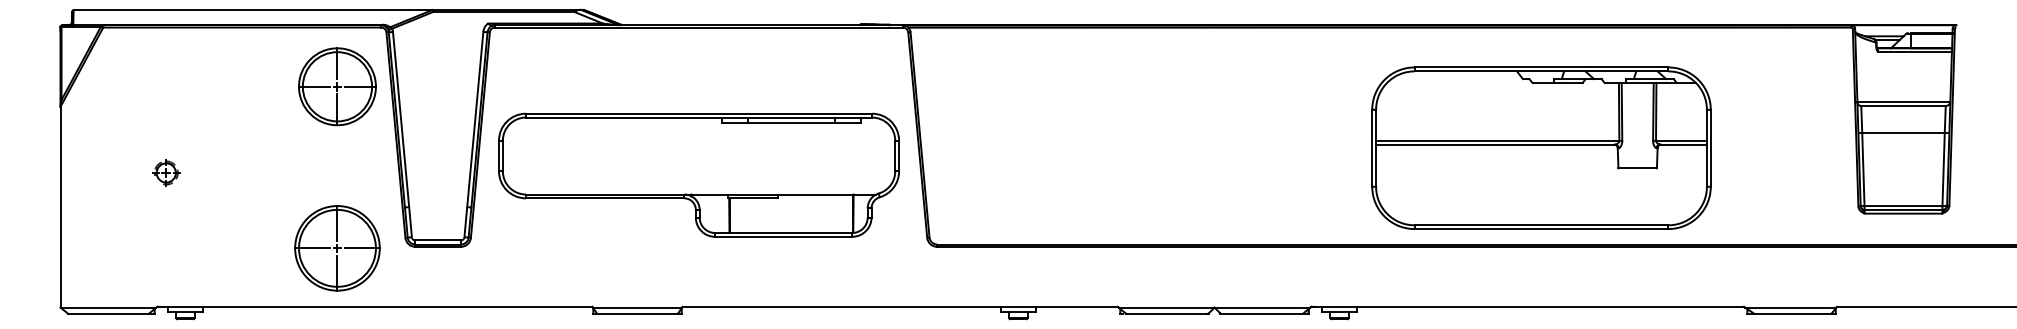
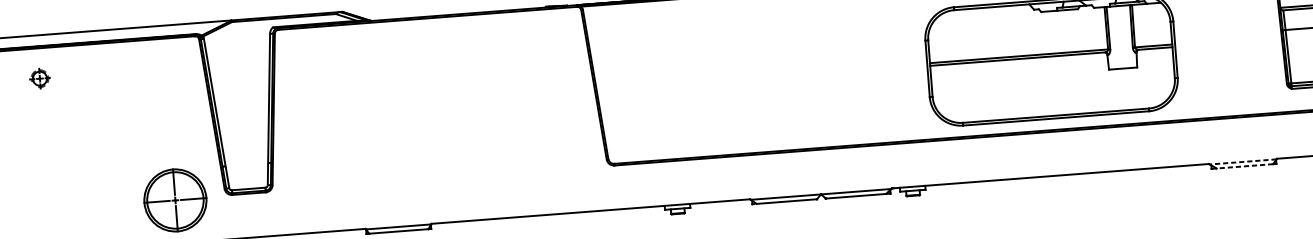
part: (337, 86) -> (166, 81), removed
part: (166, 172) -> (40, 78), moved
part: (698, 174) -> (435, 126), removed
line: (1790, 307) -> (1242, 161), solid -> dashed
line: (1792, 313) -> (1244, 166), solid -> dashed

